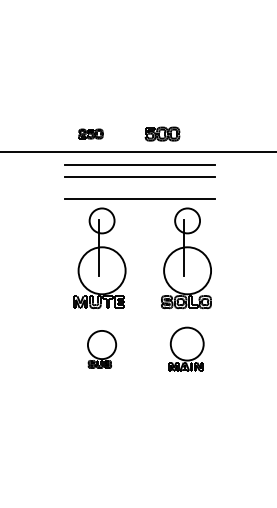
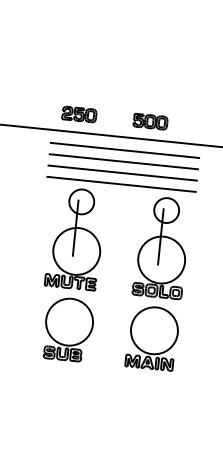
part: (90, 133) -> (79, 113), size x1.43
line: (139, 188) -> (122, 173), added
part: (186, 348) -> (152, 337), size x1.43
part: (101, 349) -> (68, 329), size x1.67

